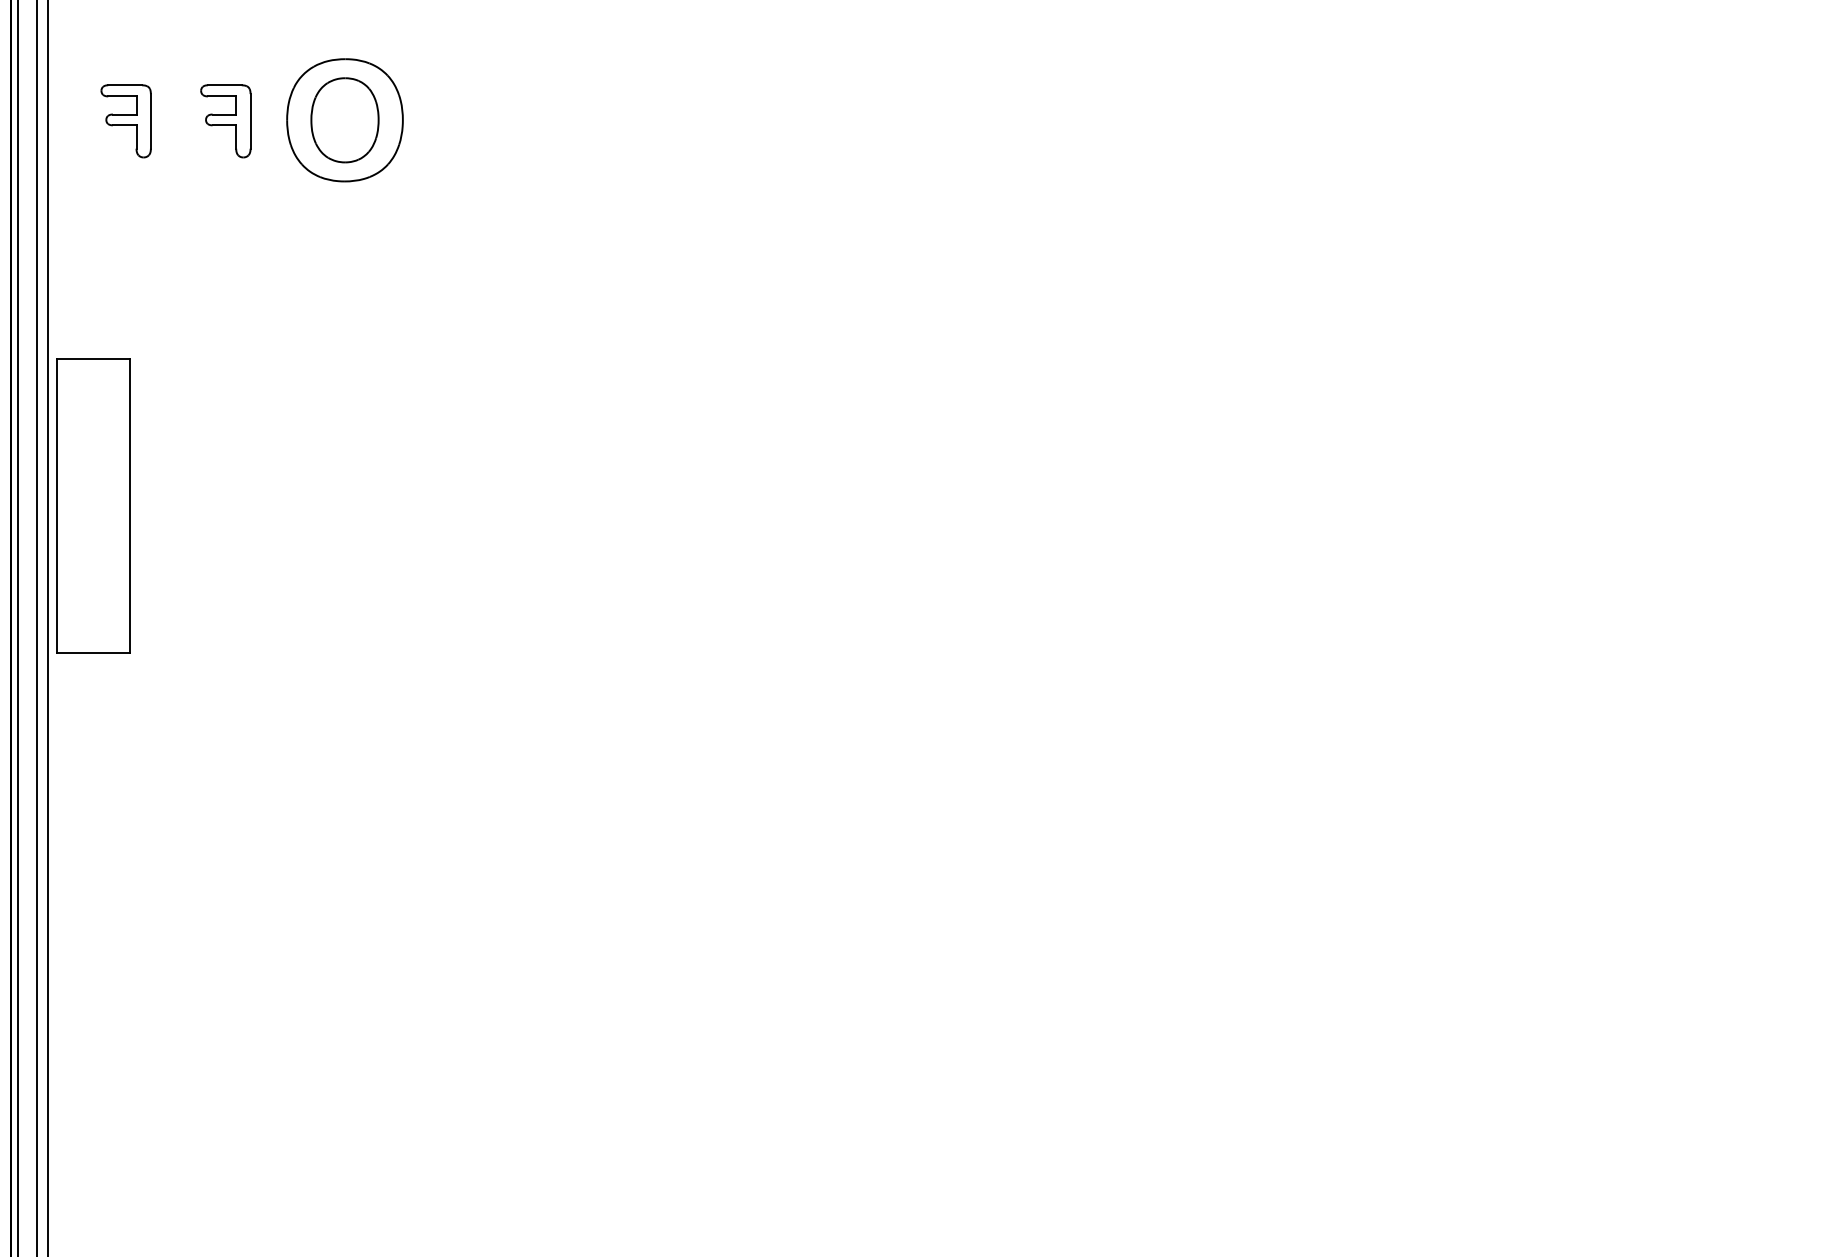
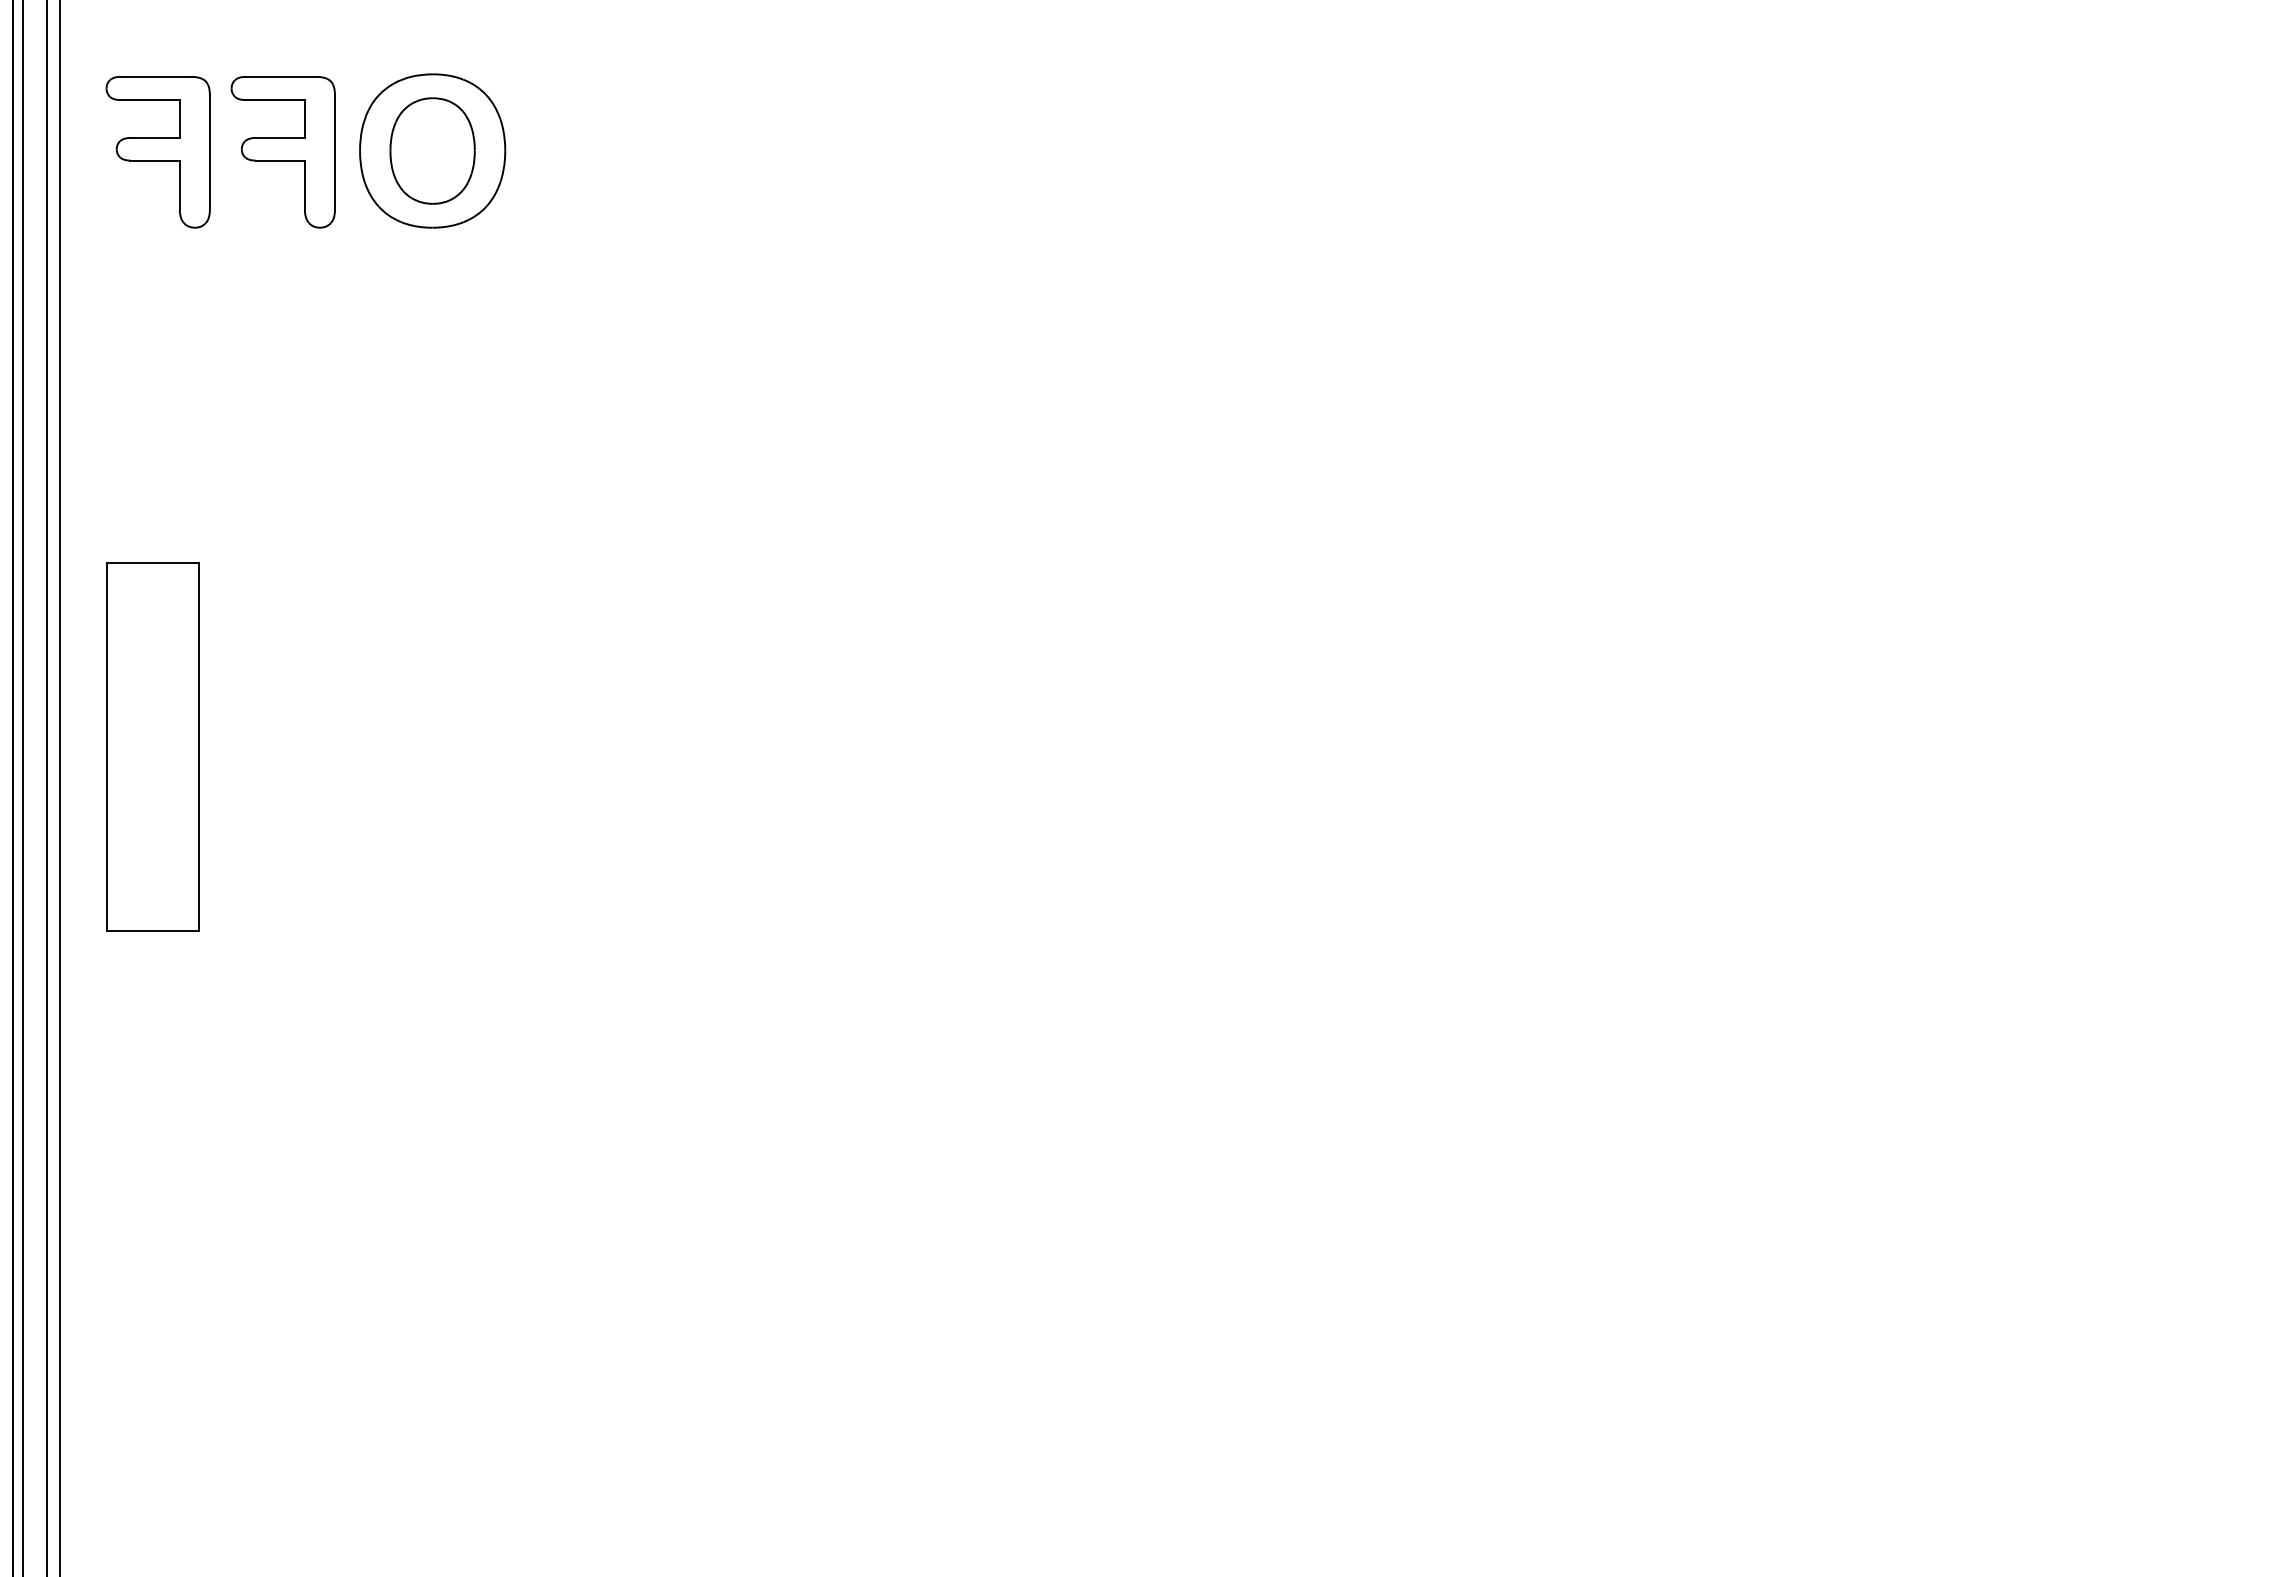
part: (125, 121) -> (157, 152), size x1.67
part: (225, 121) -> (282, 152), size x1.67
part: (92, 505) -> (152, 746), moved

